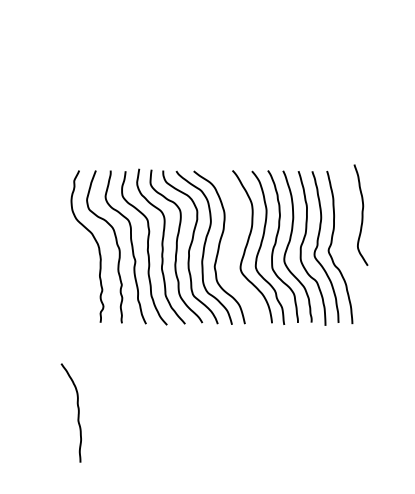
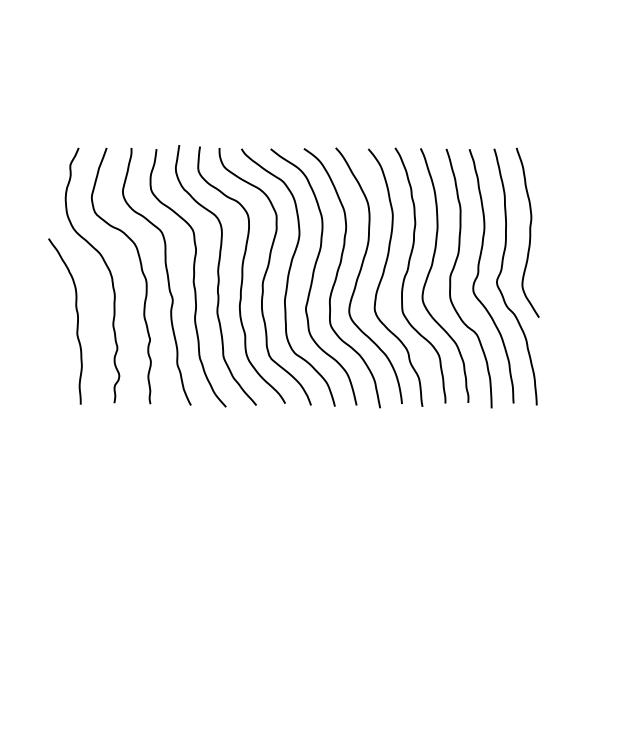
curve: (361, 214) -> (528, 231), moved
curve: (234, 246) -> (339, 275), added
curve: (77, 412) -> (75, 320), moved

